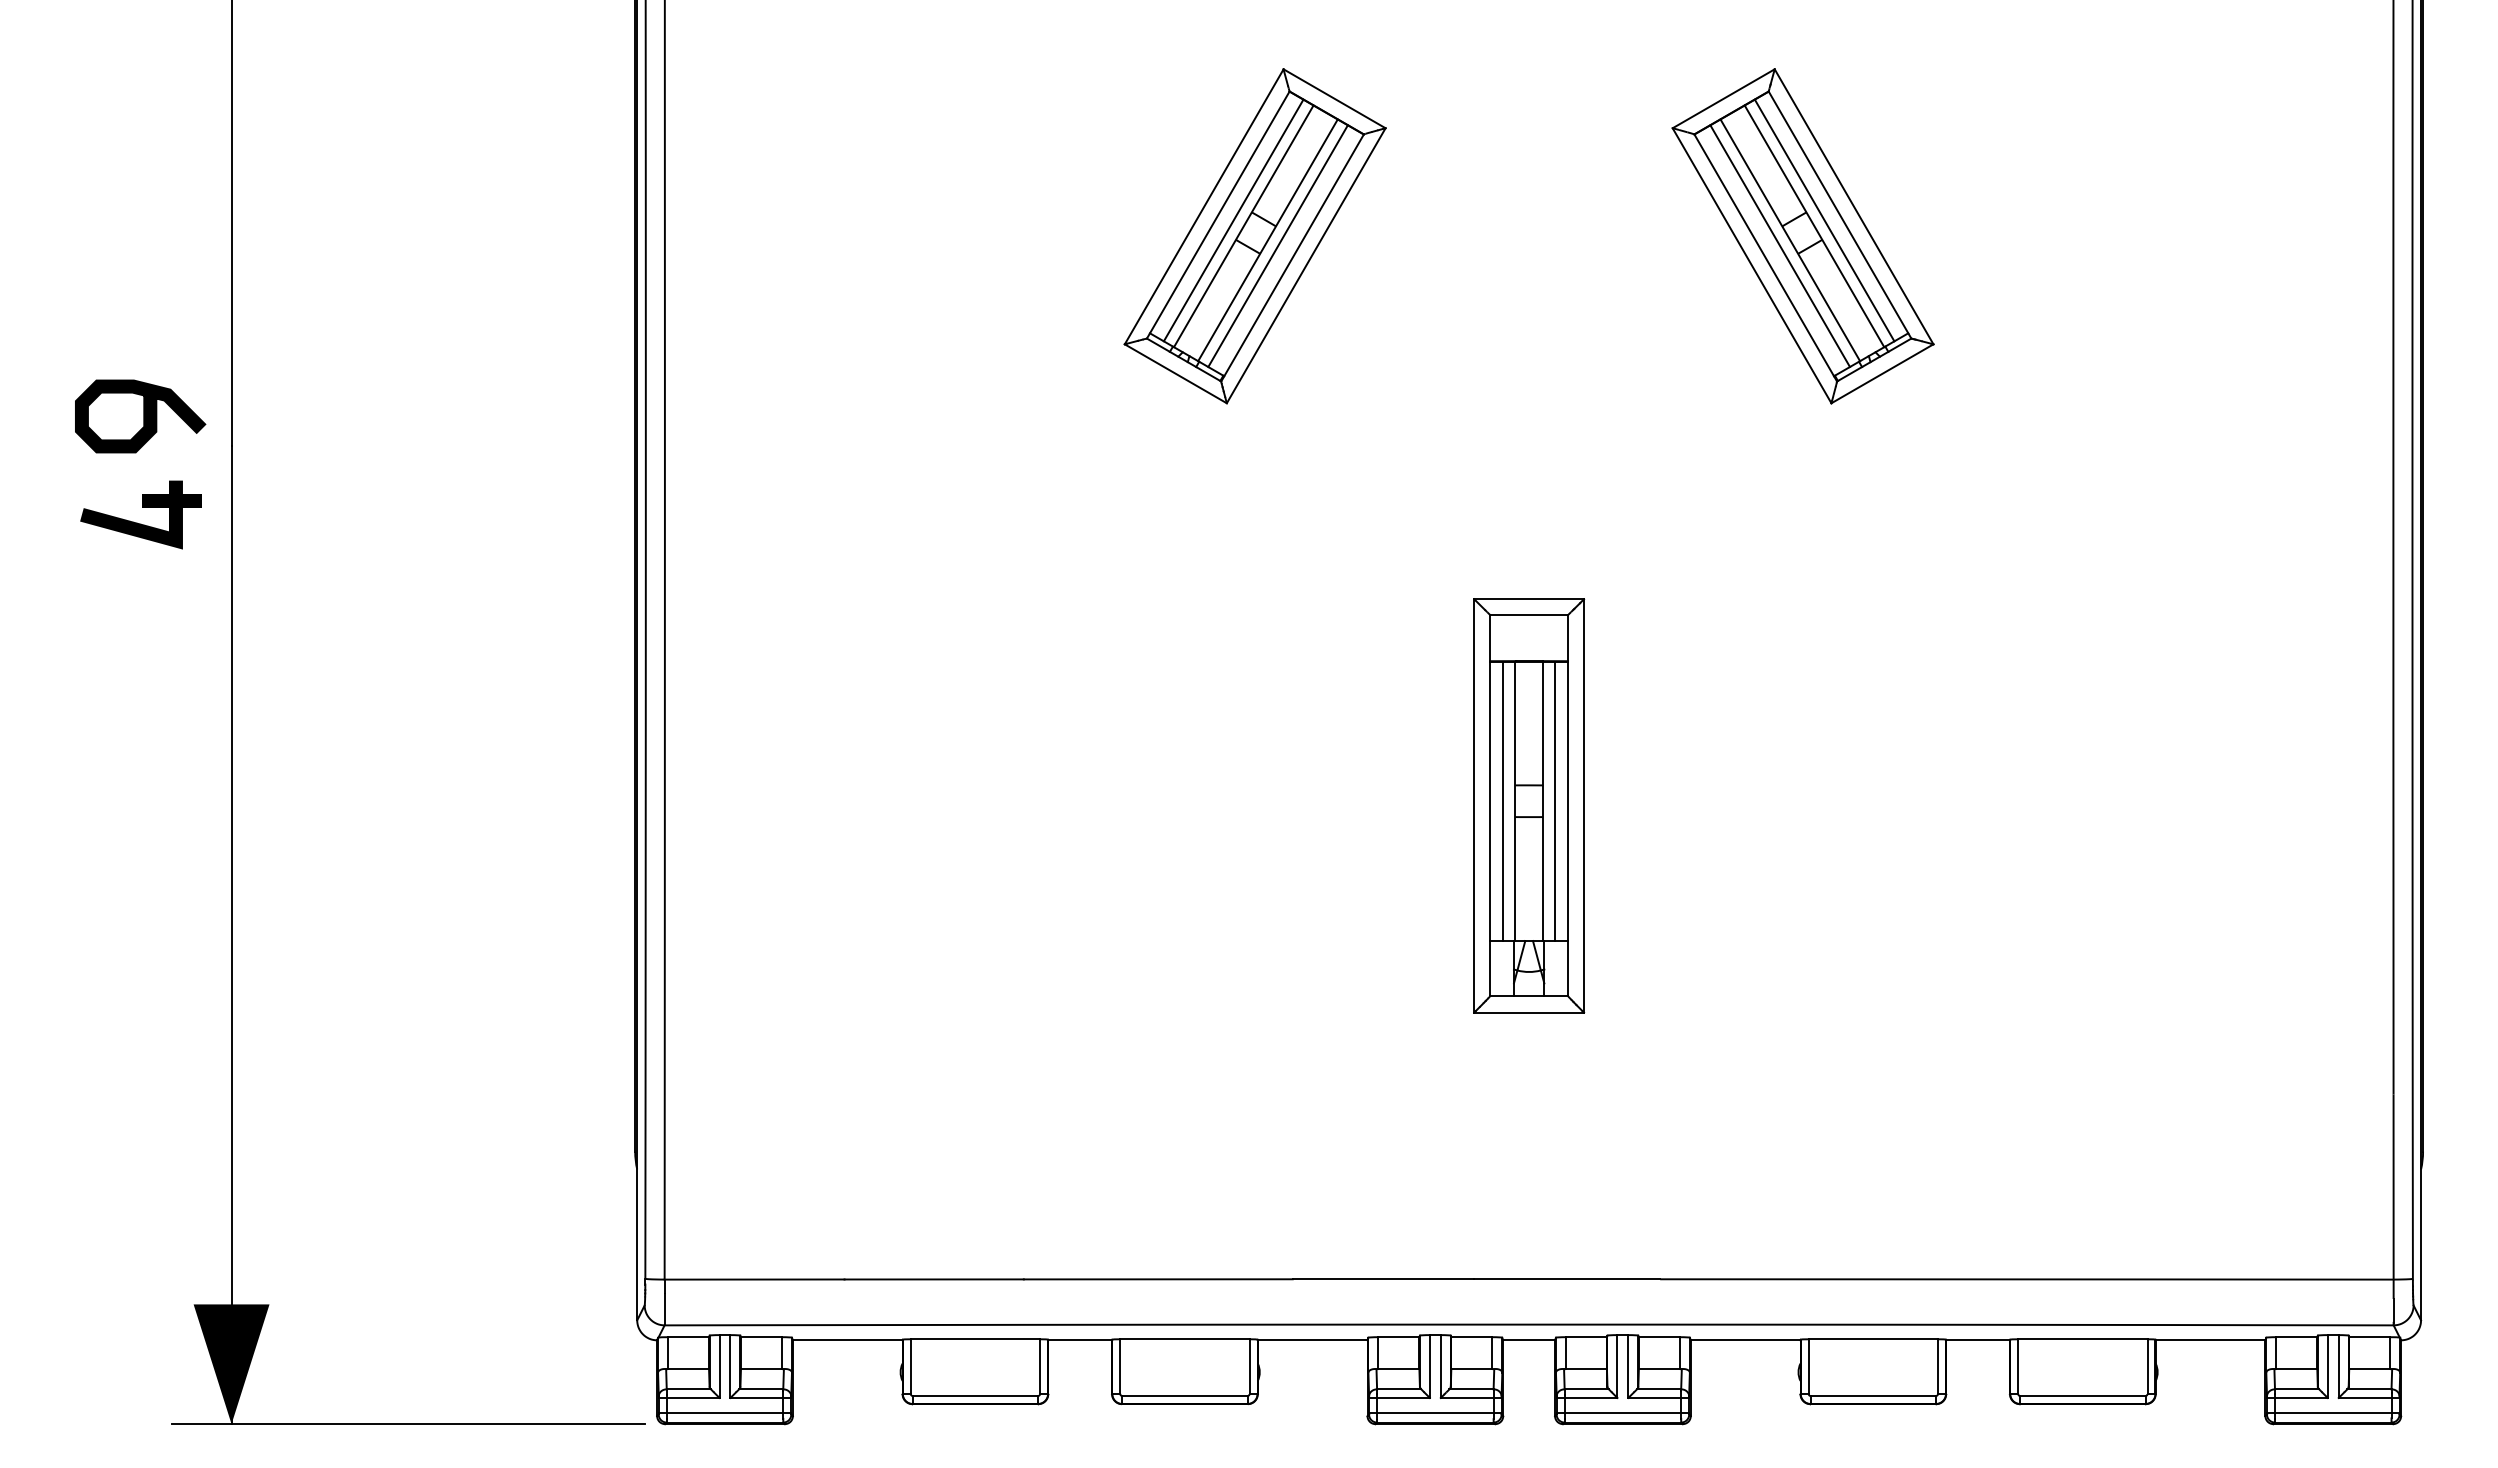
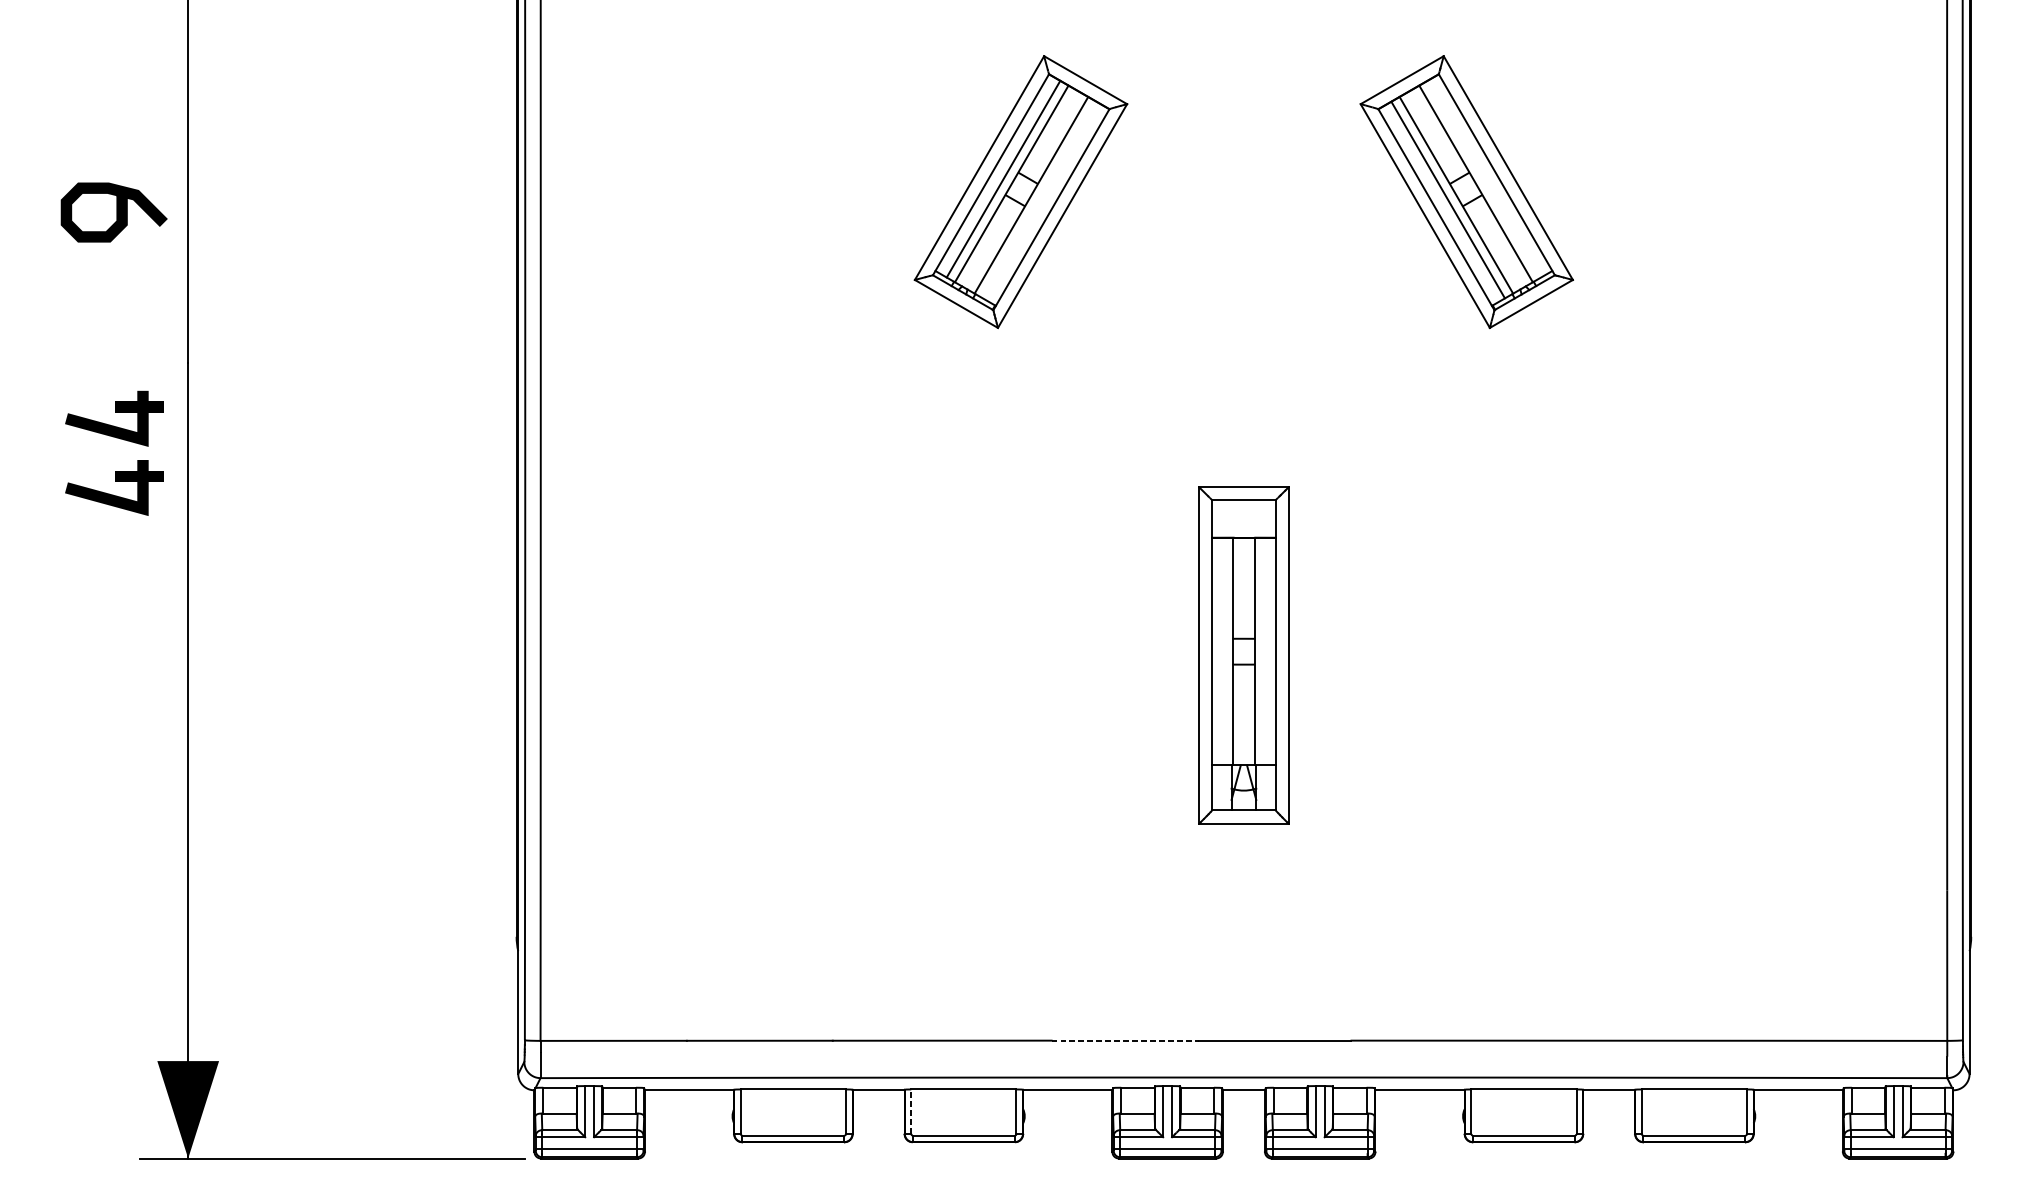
line: (1824, 220) -> (1484, 179), removed
line: (1277, 246) -> (1039, 200), removed
curve: (143, 416) -> (116, 212), moved
part: (142, 592) -> (115, 481), added
line: (1503, 801) -> (1223, 651), removed
line: (1554, 801) -> (1264, 651), removed
line: (1383, 1279) -> (1125, 1040), solid -> dashed
line: (1120, 1366) -> (911, 1111), solid -> dashed

